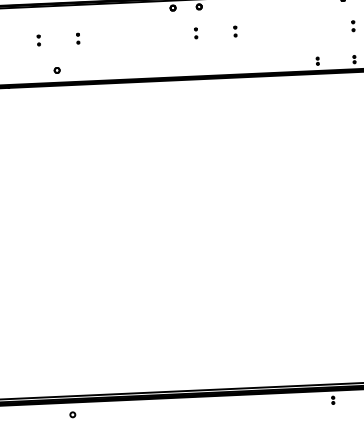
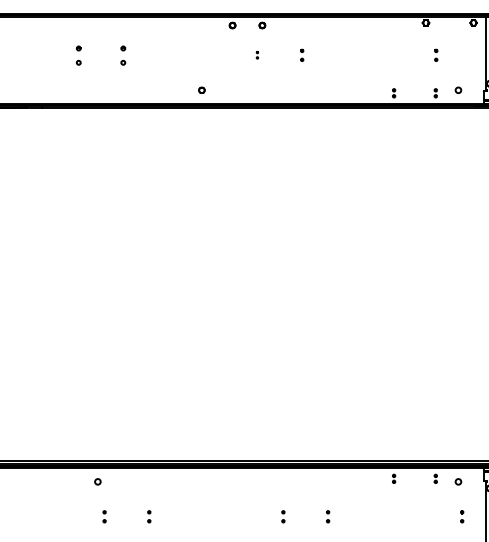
part: (196, 32) -> (257, 54), size x0.6
part: (78, 37) -> (123, 54), size x1.6
part: (38, 39) -> (78, 54), size x1.6
part: (56, 69) -> (201, 89), moved

